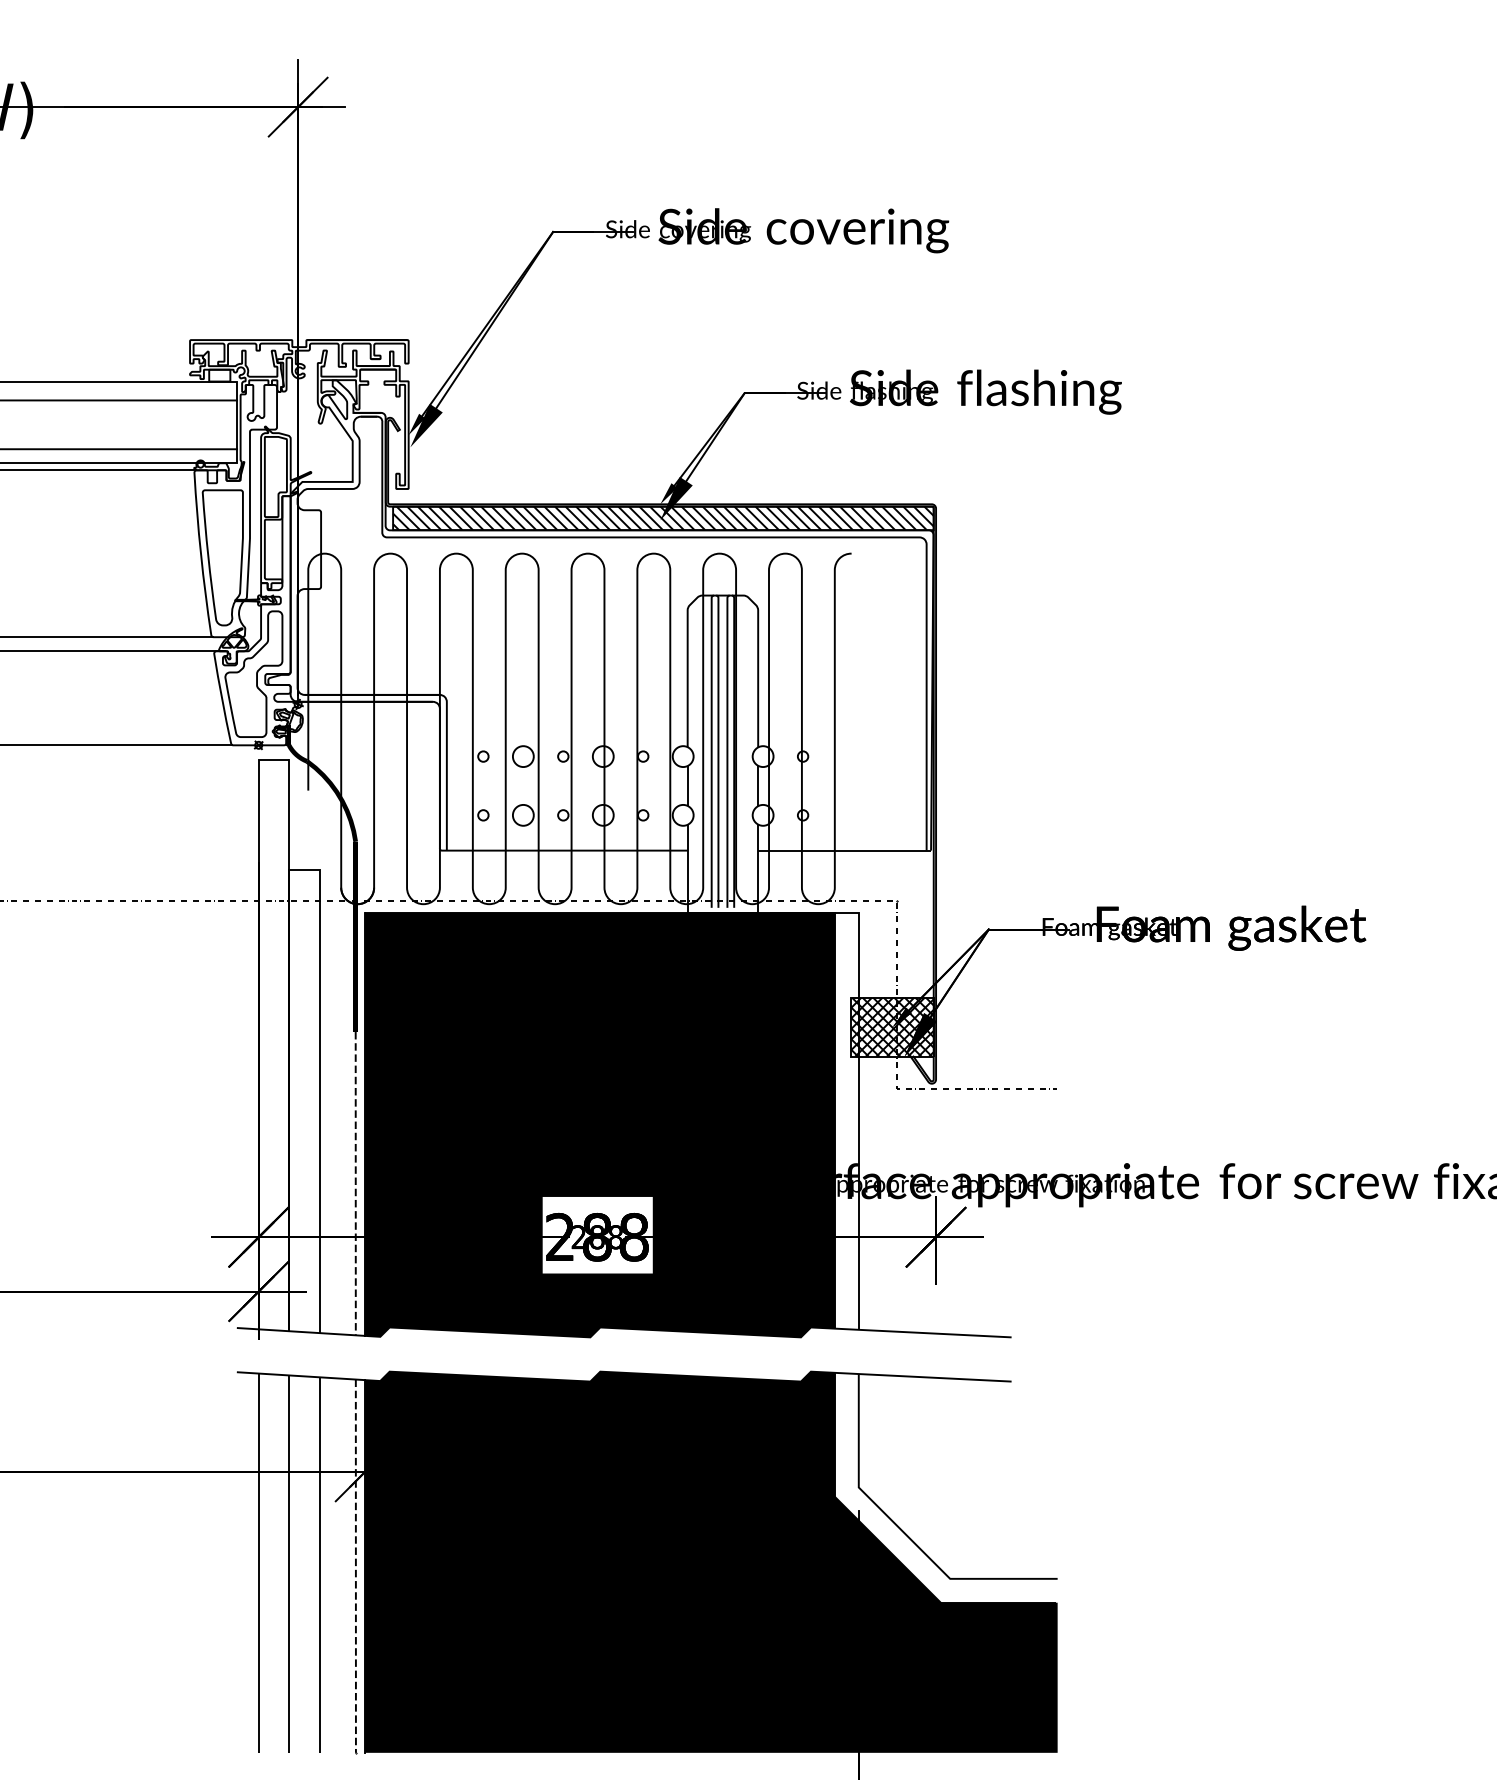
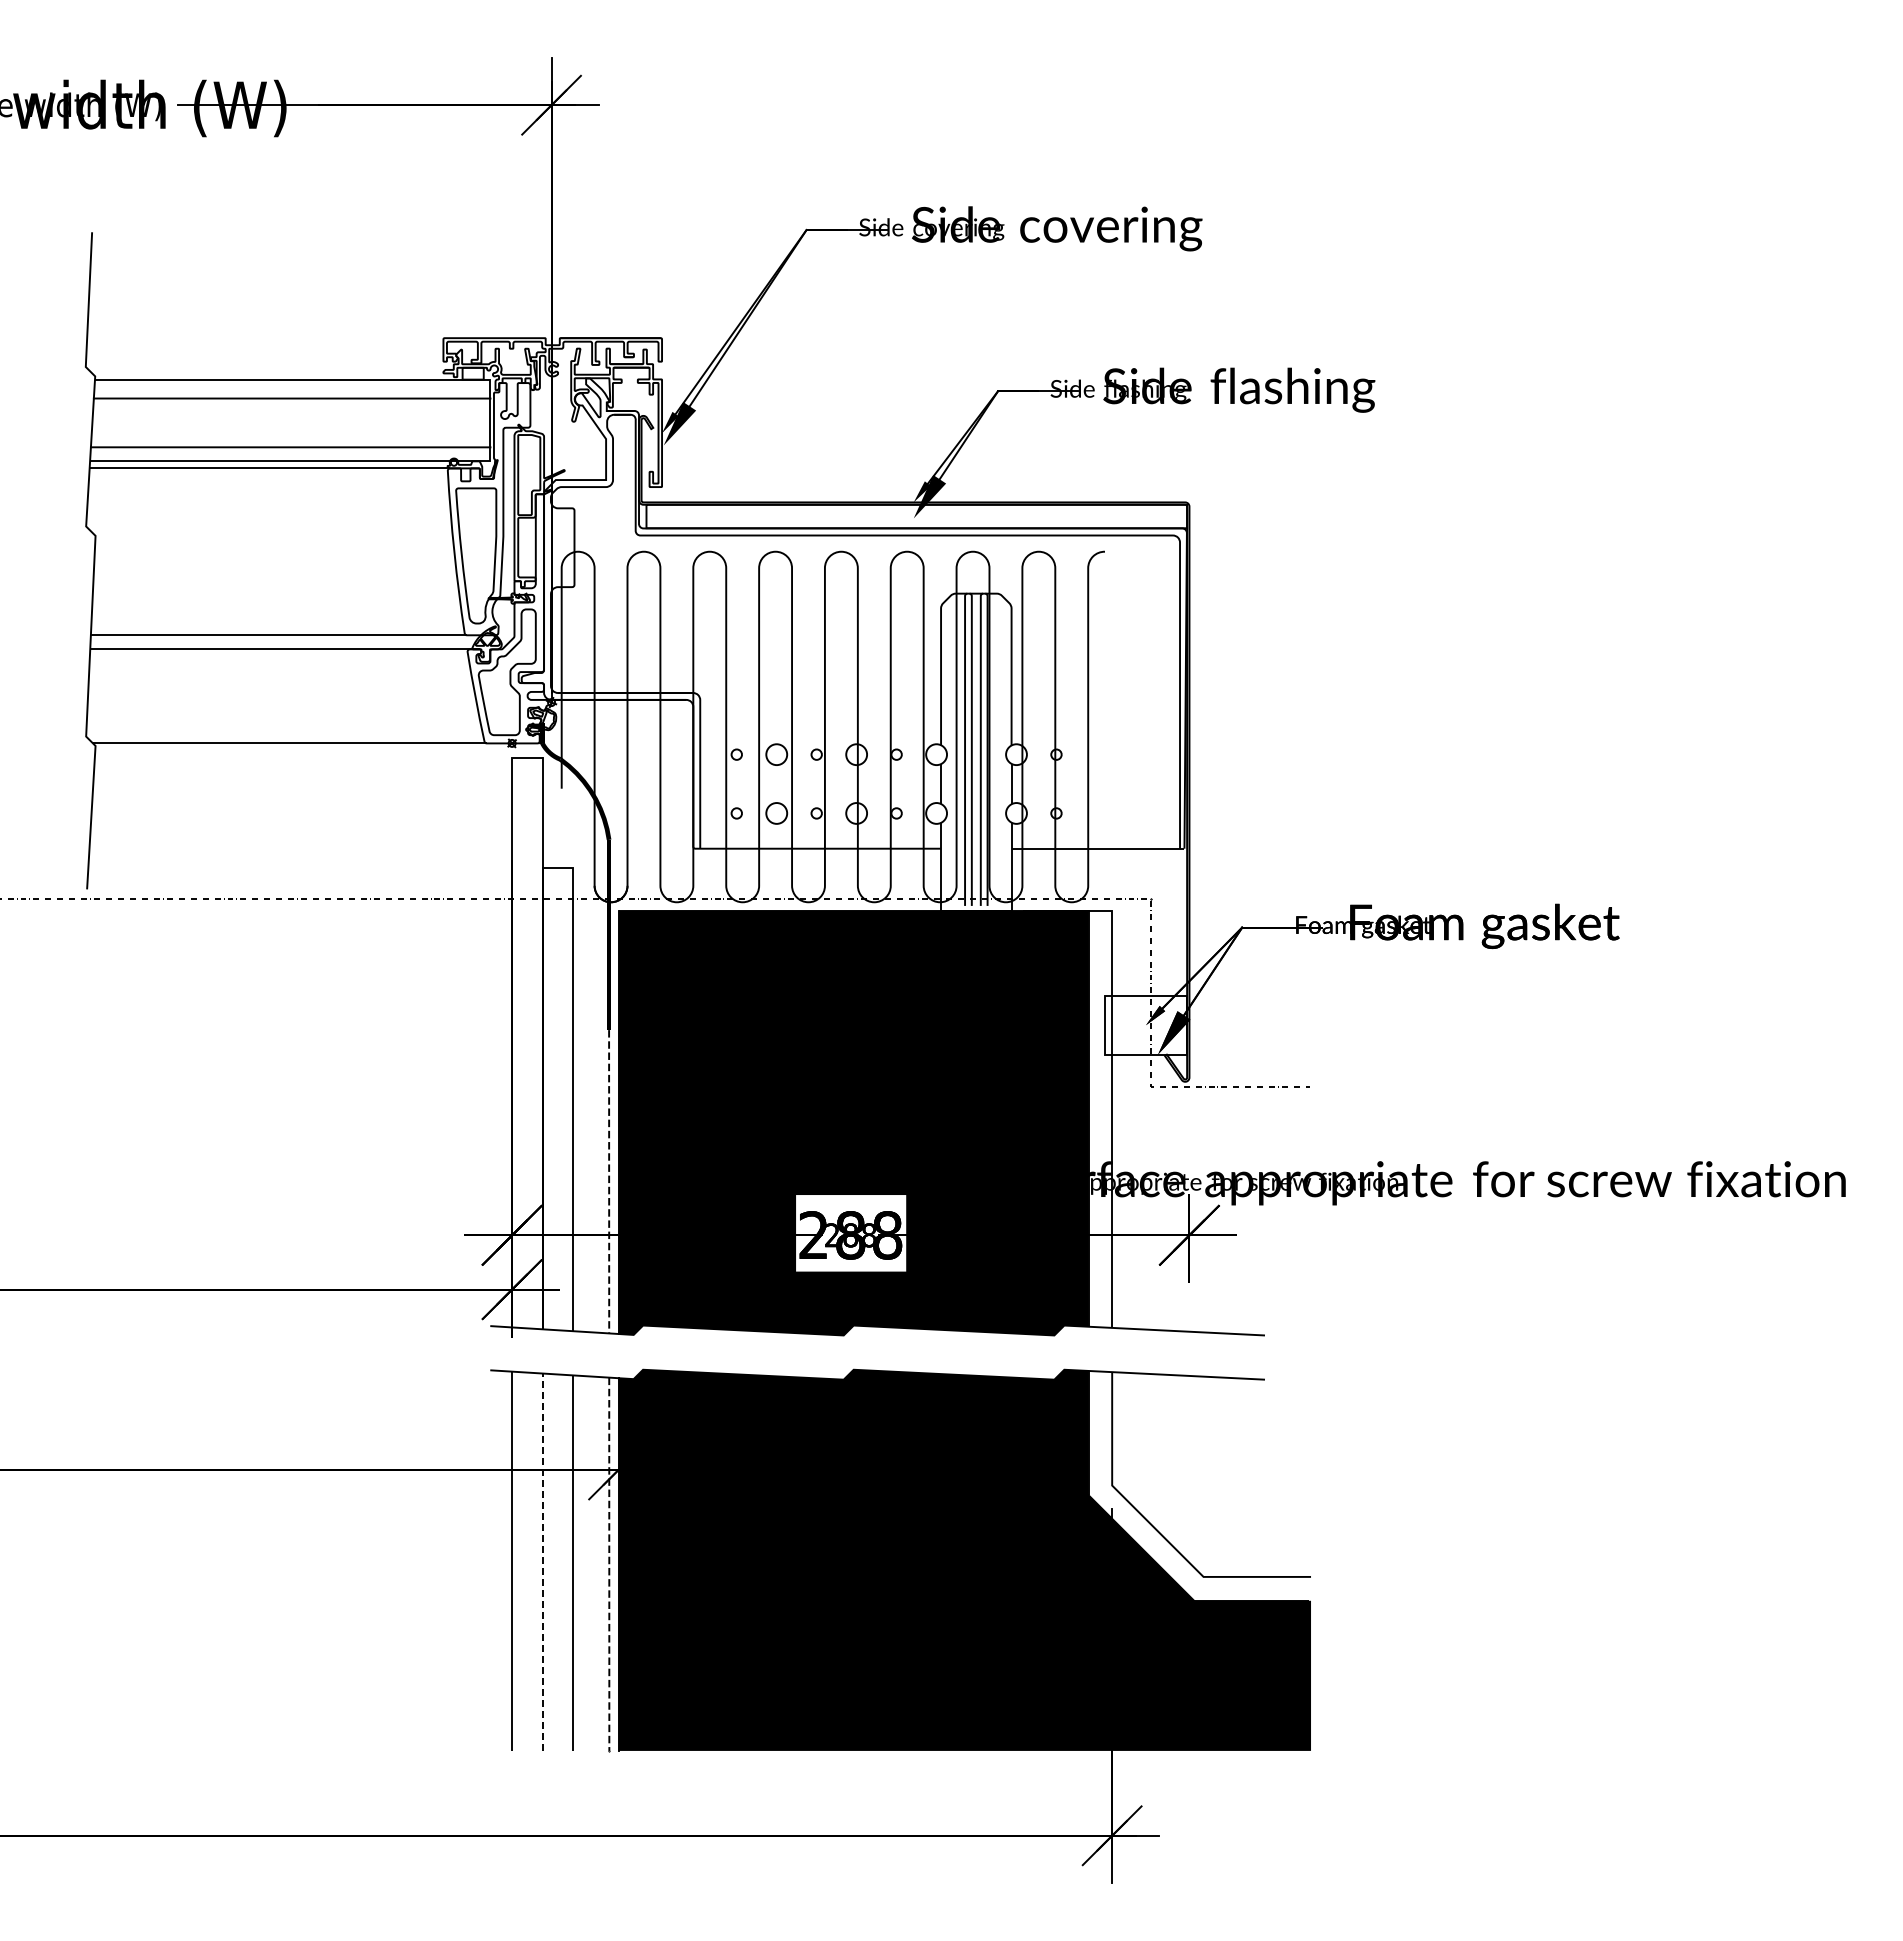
hatch: (663, 518) -> (916, 516), removed
hatch: (892, 1026) -> (1145, 1024), removed
line: (289, 1564) -> (542, 1562), solid -> dashed

